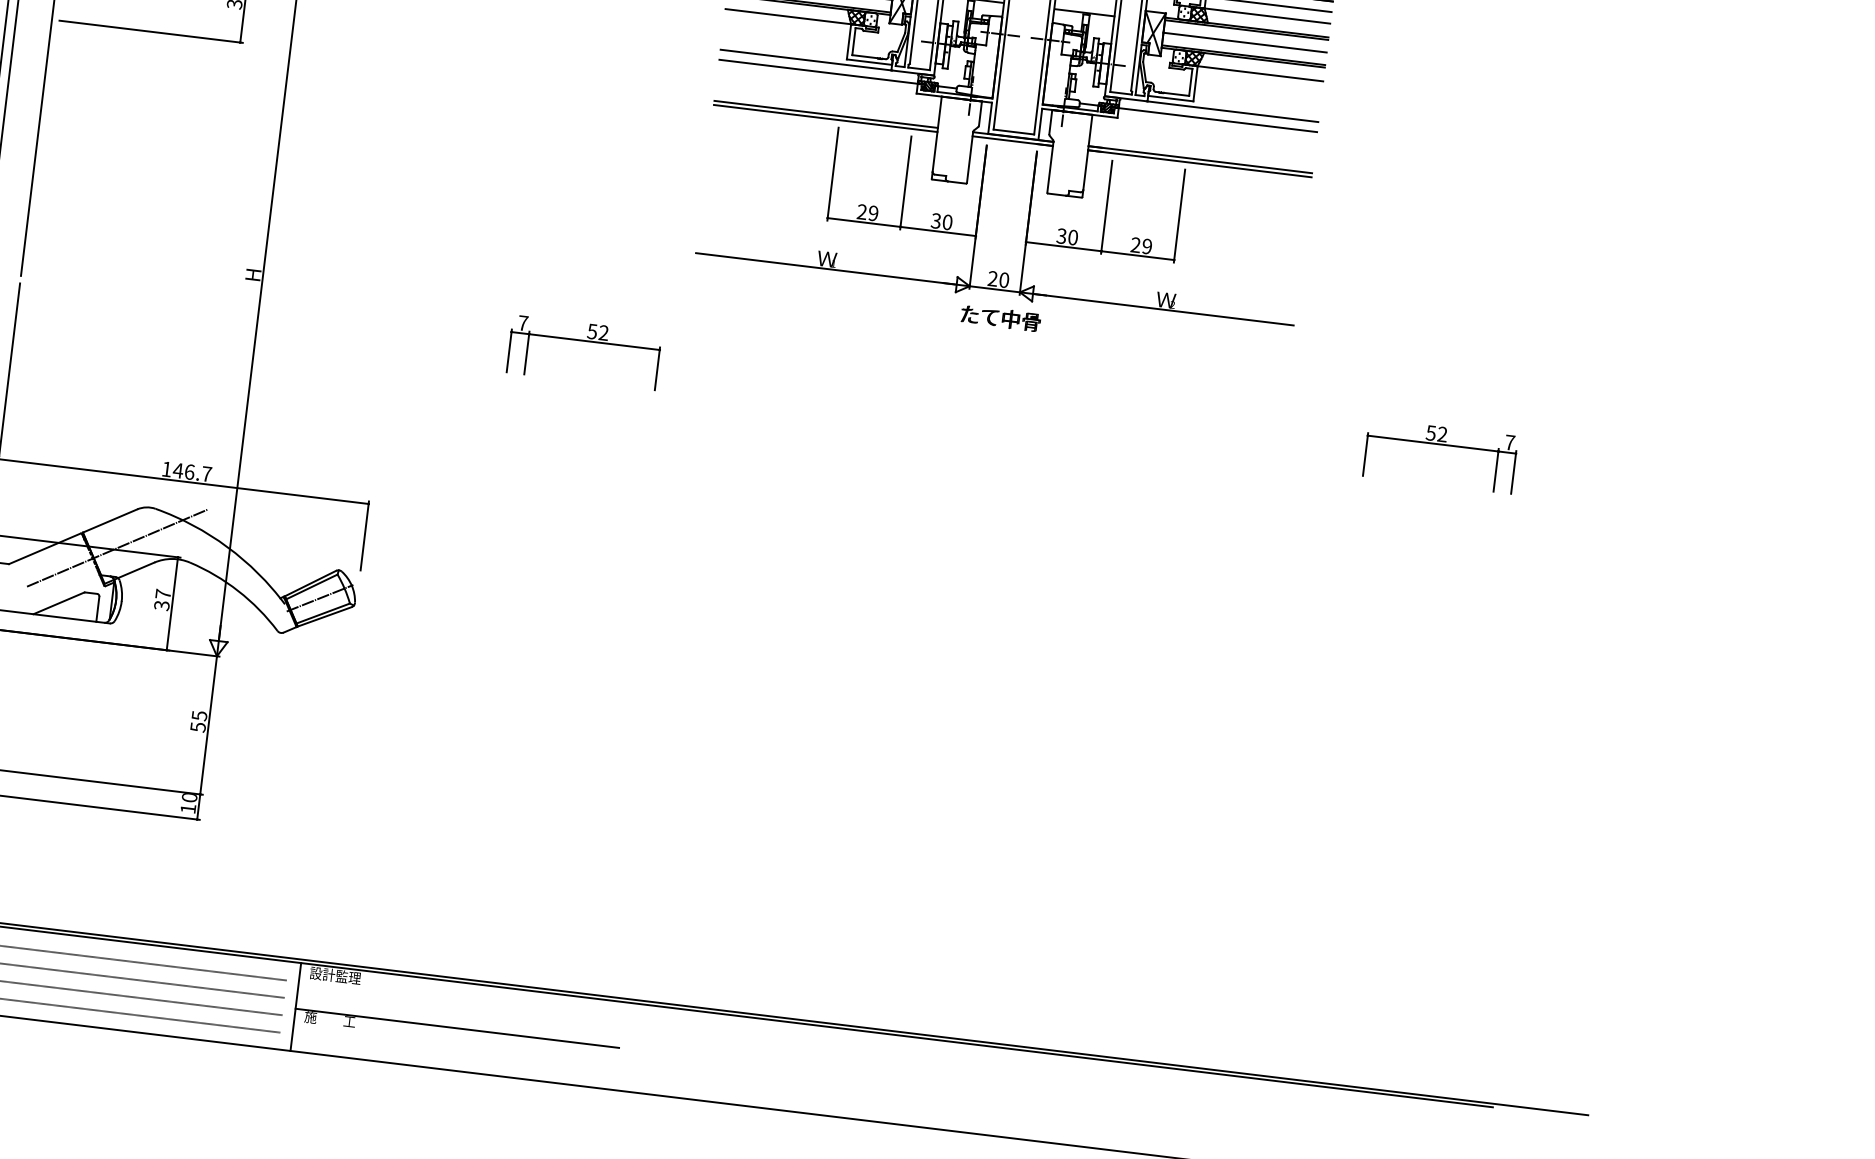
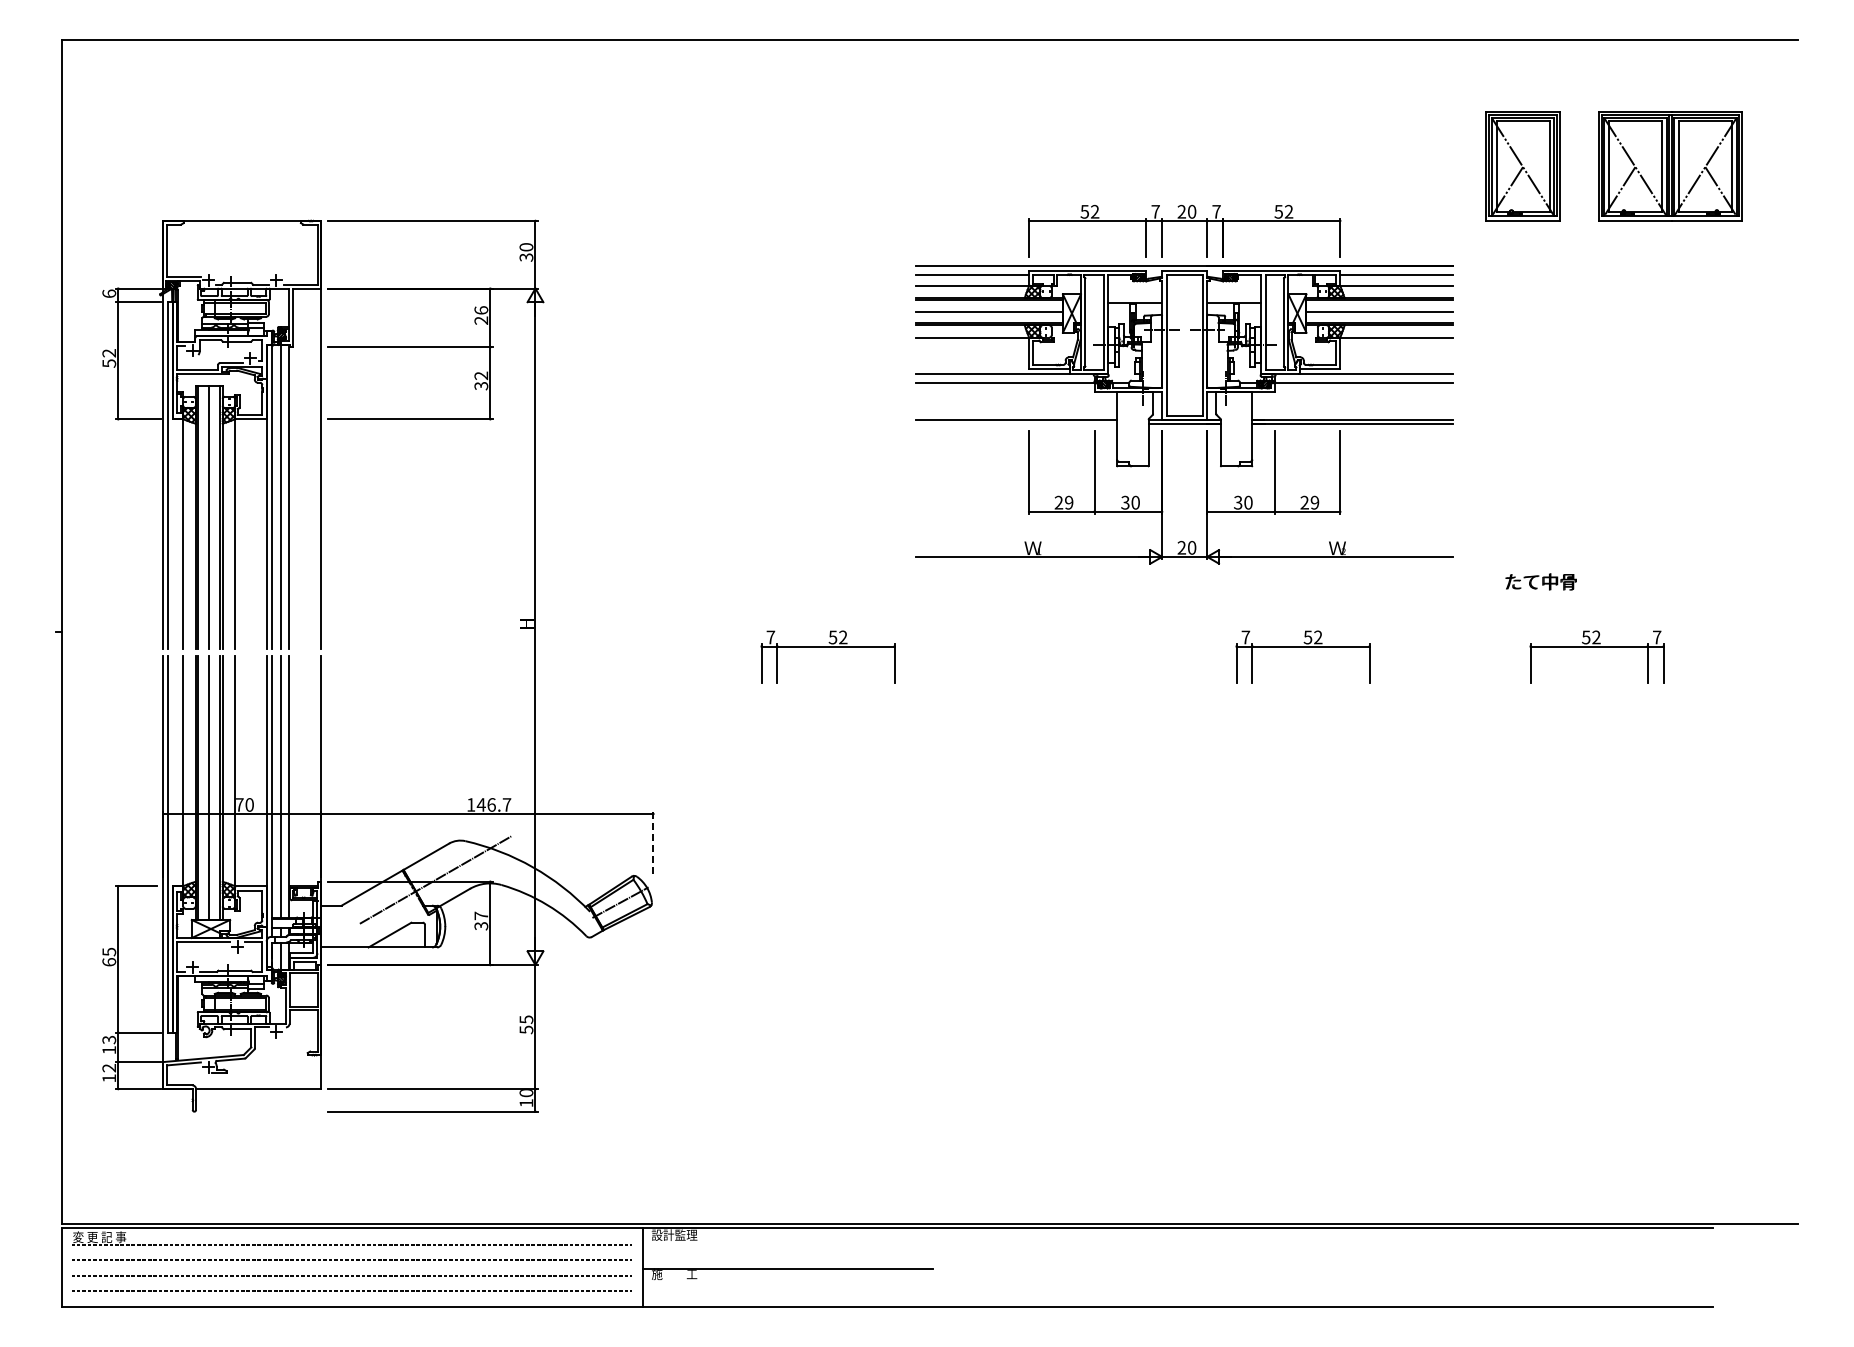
line: (825, 118) -> (1016, 423), removed
text: (1000, 317) -> (1540, 581), moved
part: (1113, 406) -> (1302, 647), added
line: (364, 535) -> (653, 842), solid -> dashed

